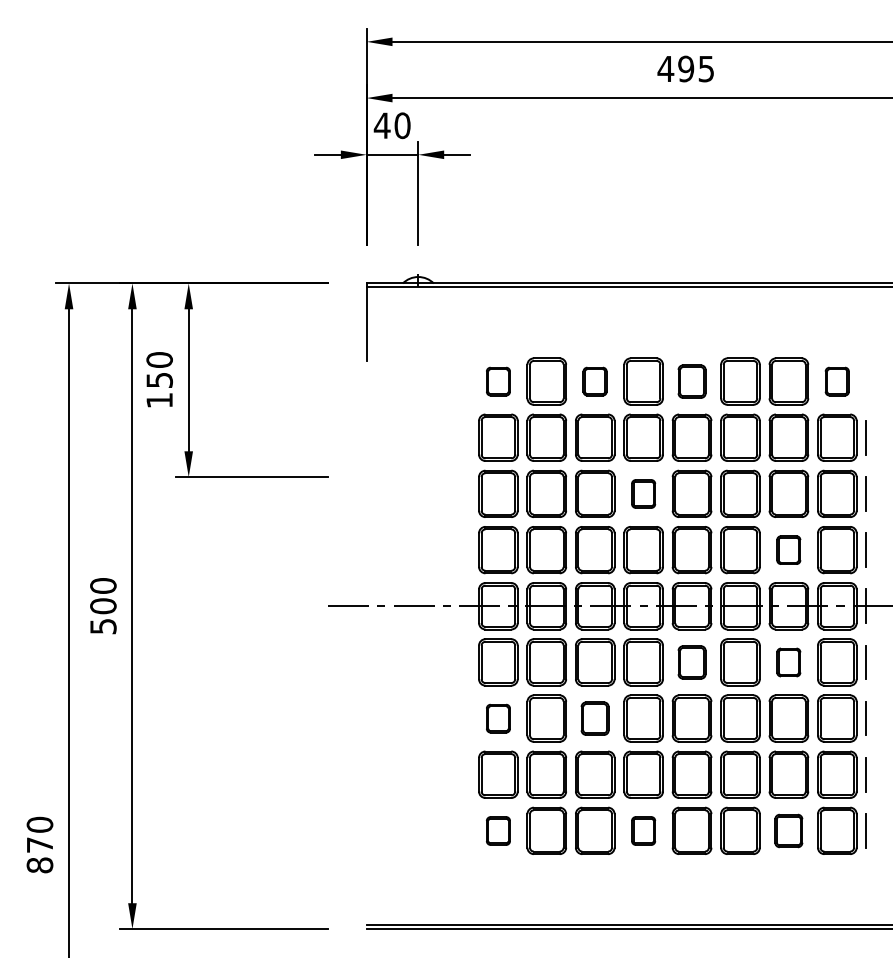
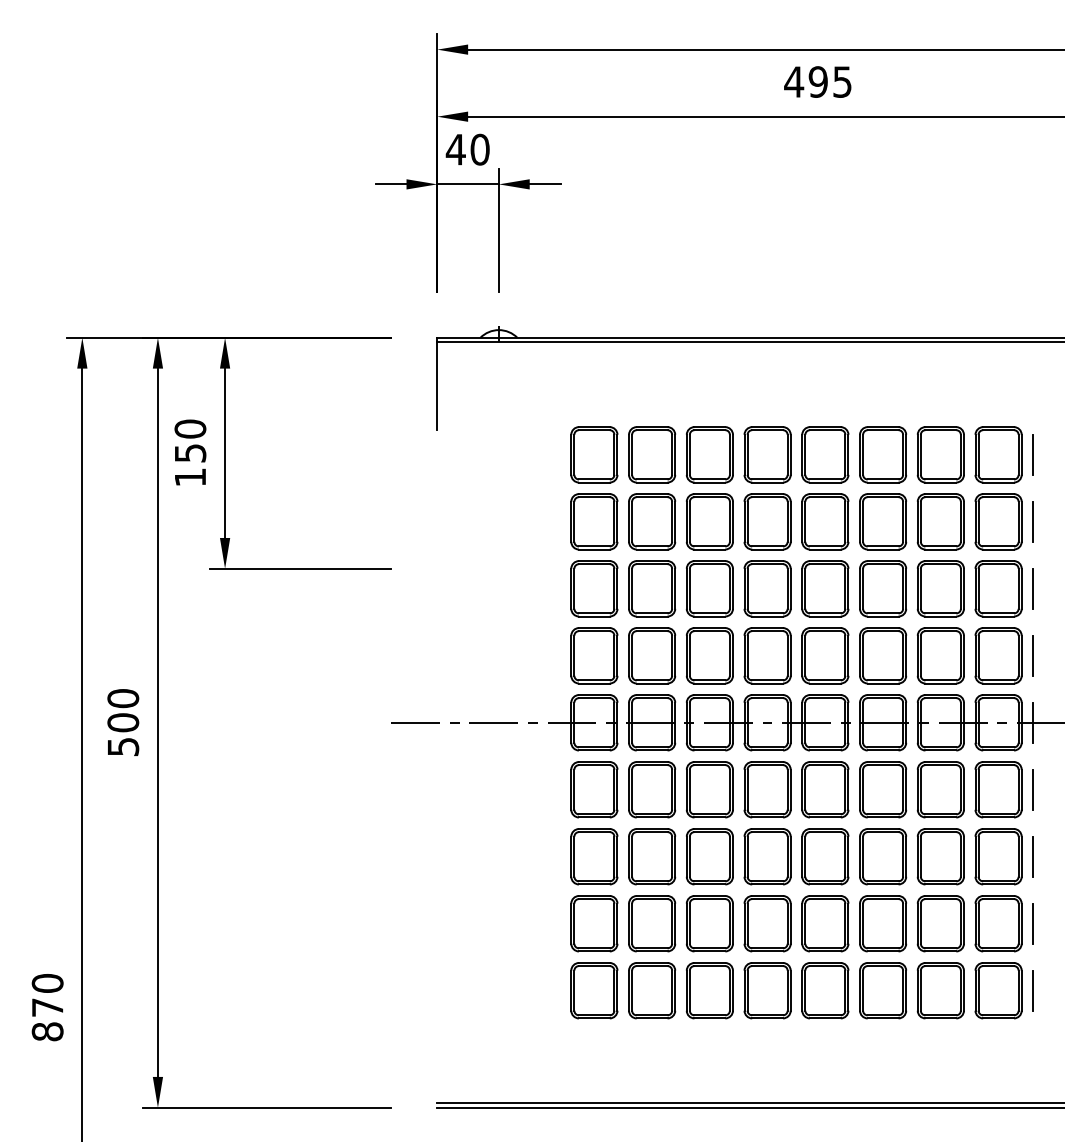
part: (498, 381) -> (594, 454), size x1.67
part: (594, 381) -> (709, 454), size x1.67
part: (692, 381) -> (825, 454), size x1.43
part: (837, 381) -> (998, 454), size x1.67
line: (866, 381) -> (1033, 454), added
part: (643, 493) -> (767, 588), size x1.67
part: (788, 549) -> (940, 655), size x1.67
part: (692, 662) -> (825, 789), size x1.43
part: (788, 662) -> (940, 789), size x1.67
part: (498, 718) -> (594, 856), size x1.67
part: (594, 718) -> (709, 856), size x1.43
part: (498, 830) -> (594, 990), size x1.67
part: (643, 830) -> (767, 990), size x1.67
part: (788, 830) -> (940, 990), size x1.43

